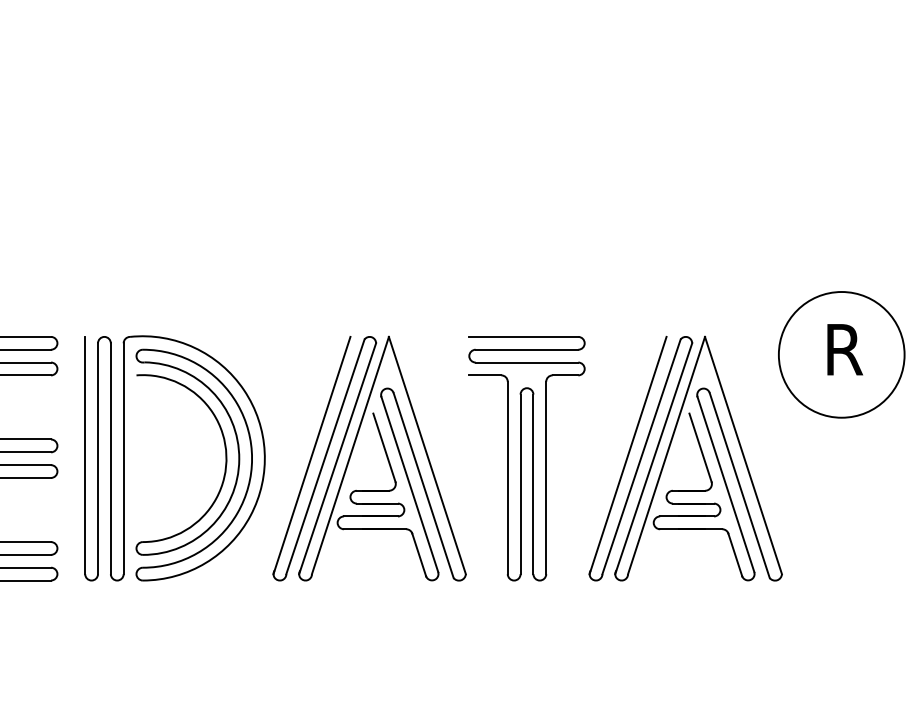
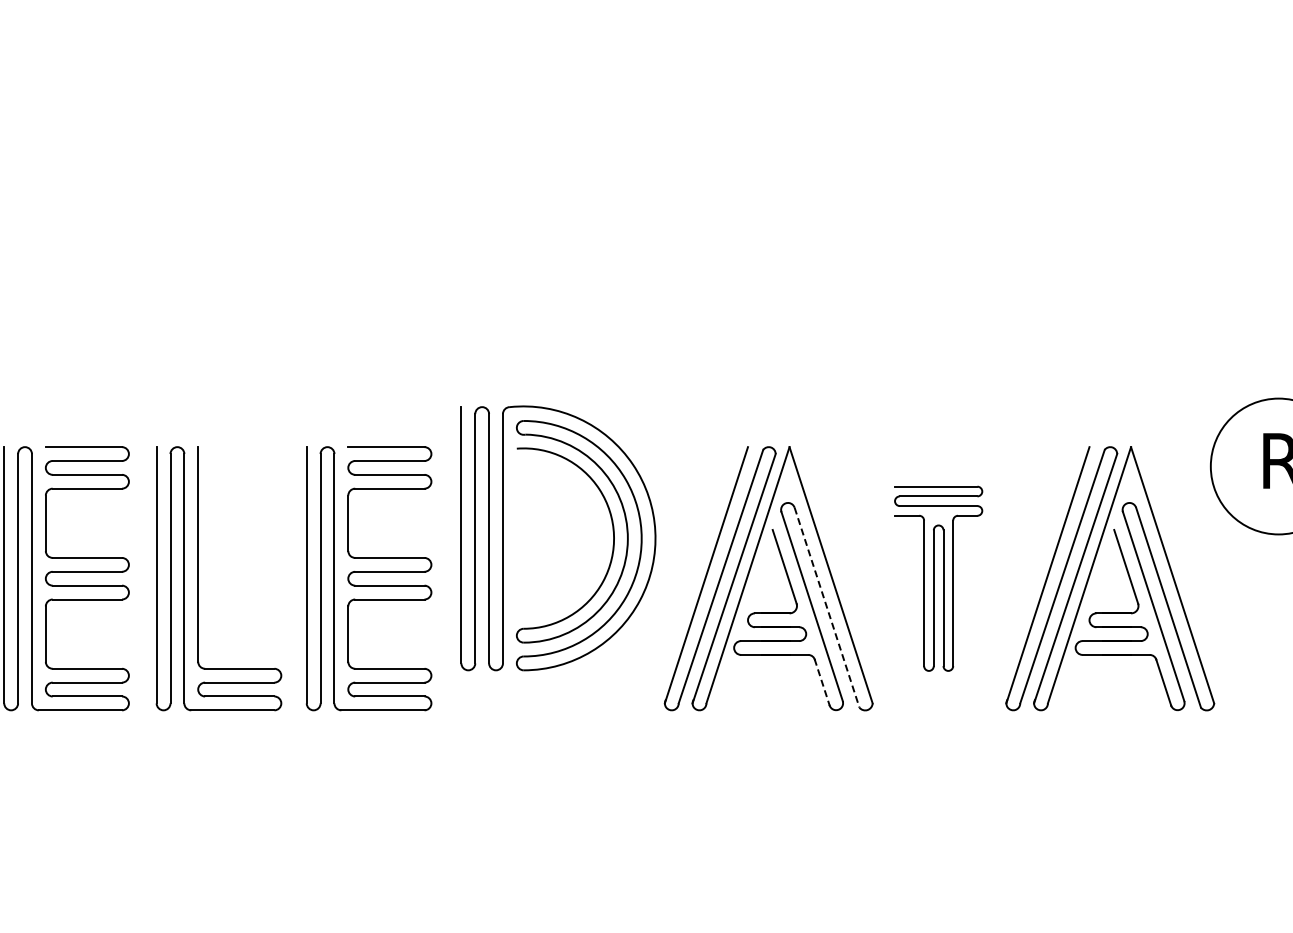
part: (225, 452) -> (612, 531), moved
part: (526, 458) -> (938, 578), size x0.7
line: (424, 486) -> (827, 608), solid -> dashed
line: (419, 554) -> (822, 682), solid -> dashed

